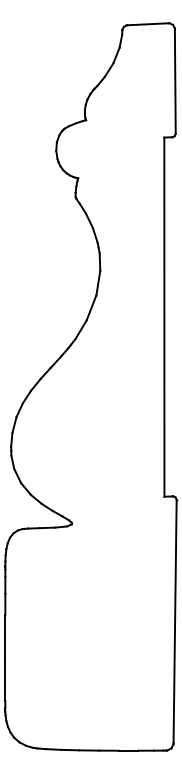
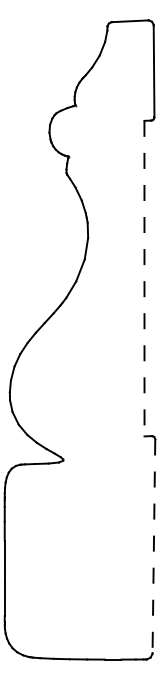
line: (164, 317) -> (144, 278), solid -> dashed
line: (174, 622) -> (153, 546), solid -> dashed

